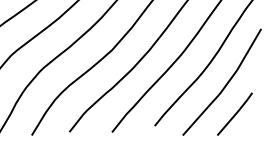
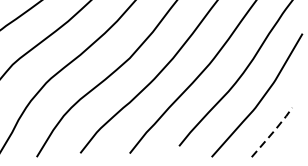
line: (236, 113) -> (273, 131), solid -> dashed

